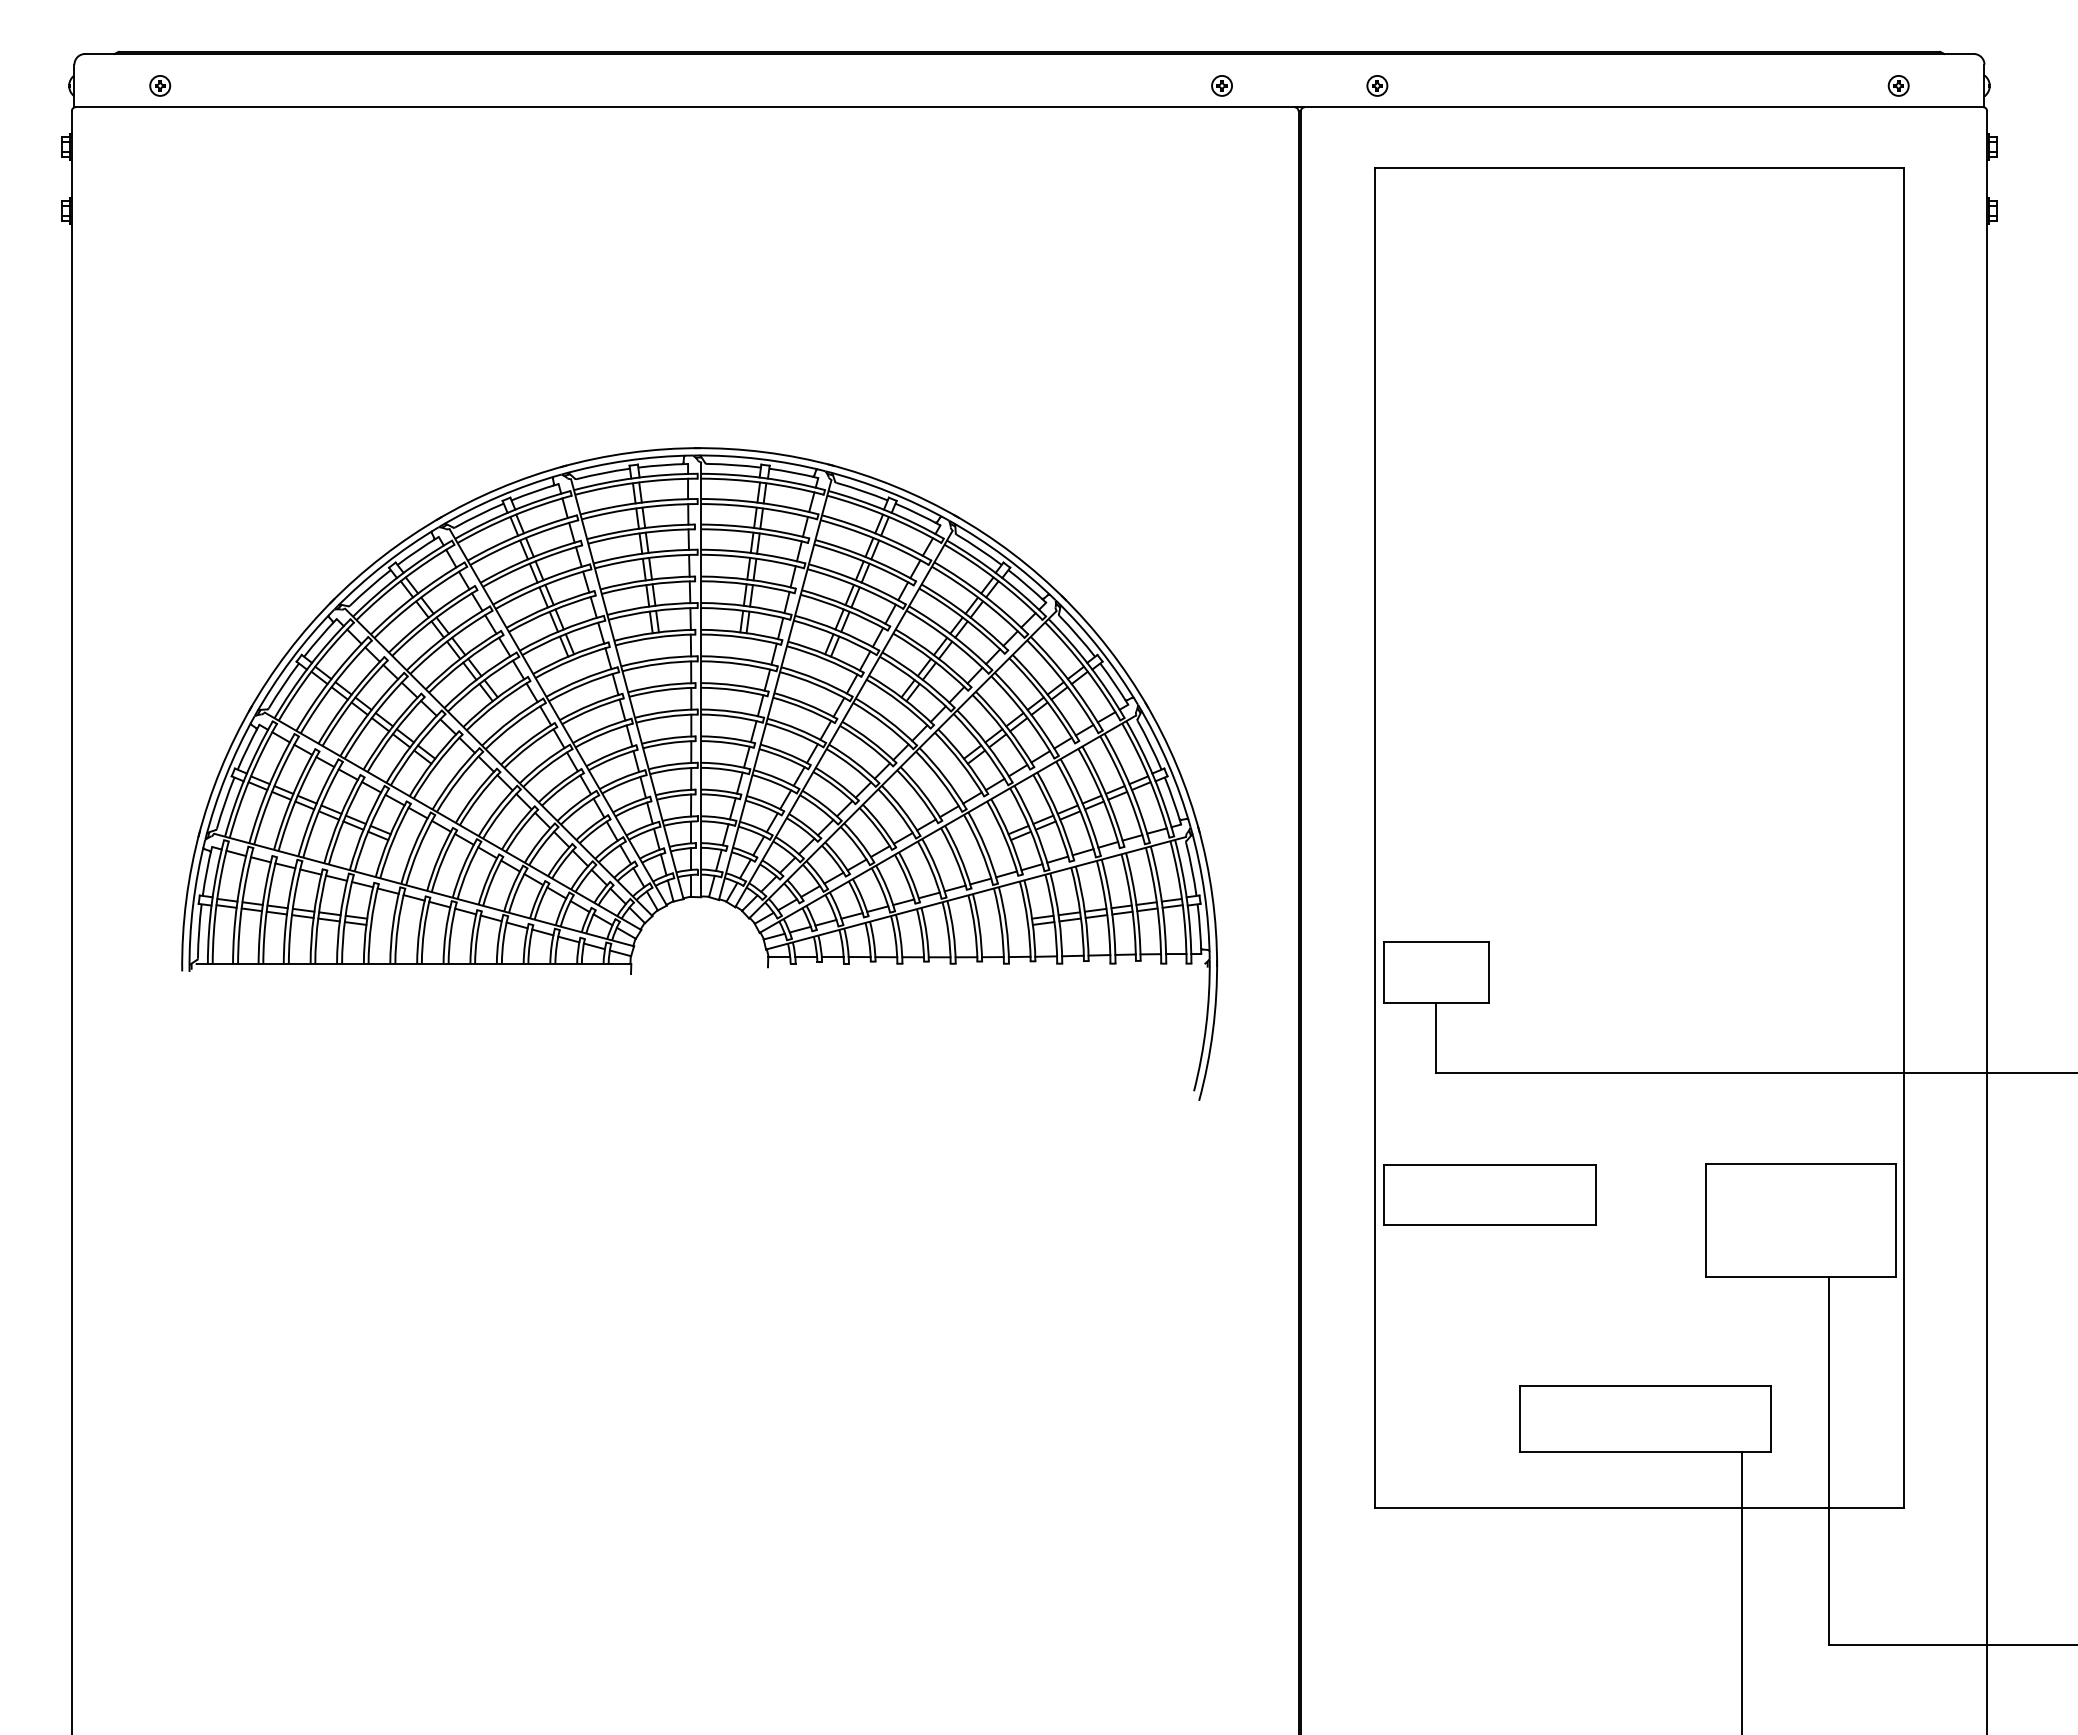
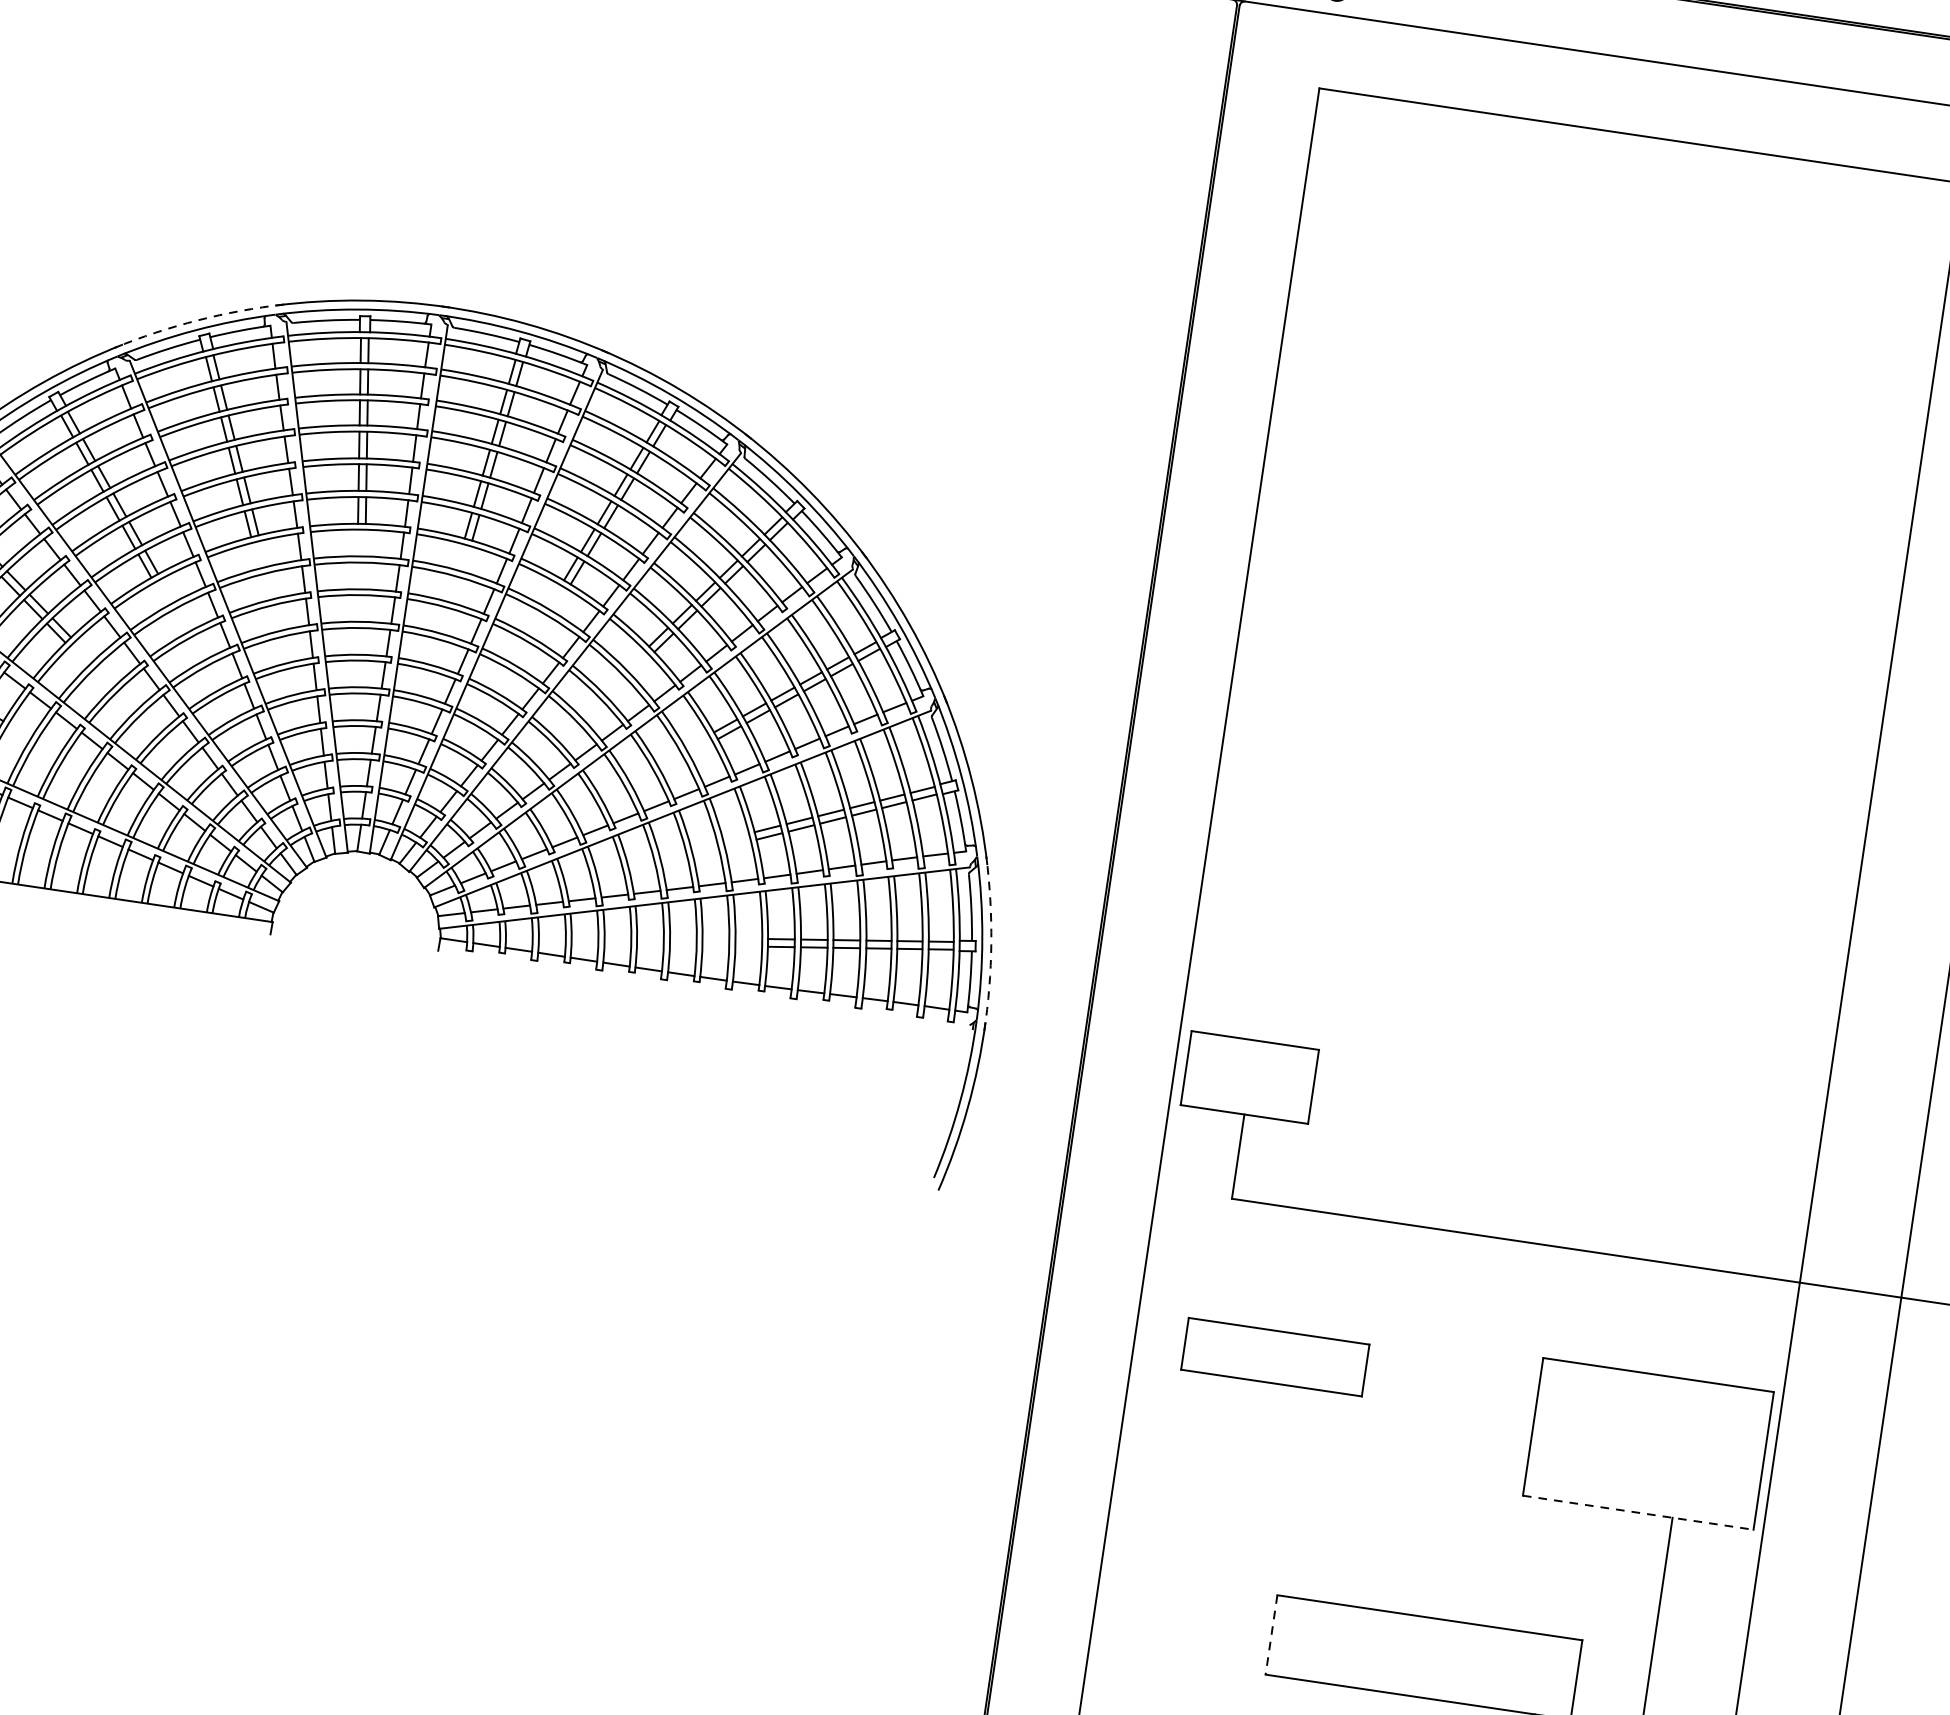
arc: (499, 488) -> (197, 320), solid -> dashed
arc: (1212, 895) -> (991, 943), solid -> dashed
part: (1489, 1194) -> (1274, 1356), size x0.7
line: (1800, 1277) -> (1637, 1513), solid -> dashed
line: (1520, 1419) -> (1271, 1635), solid -> dashed

